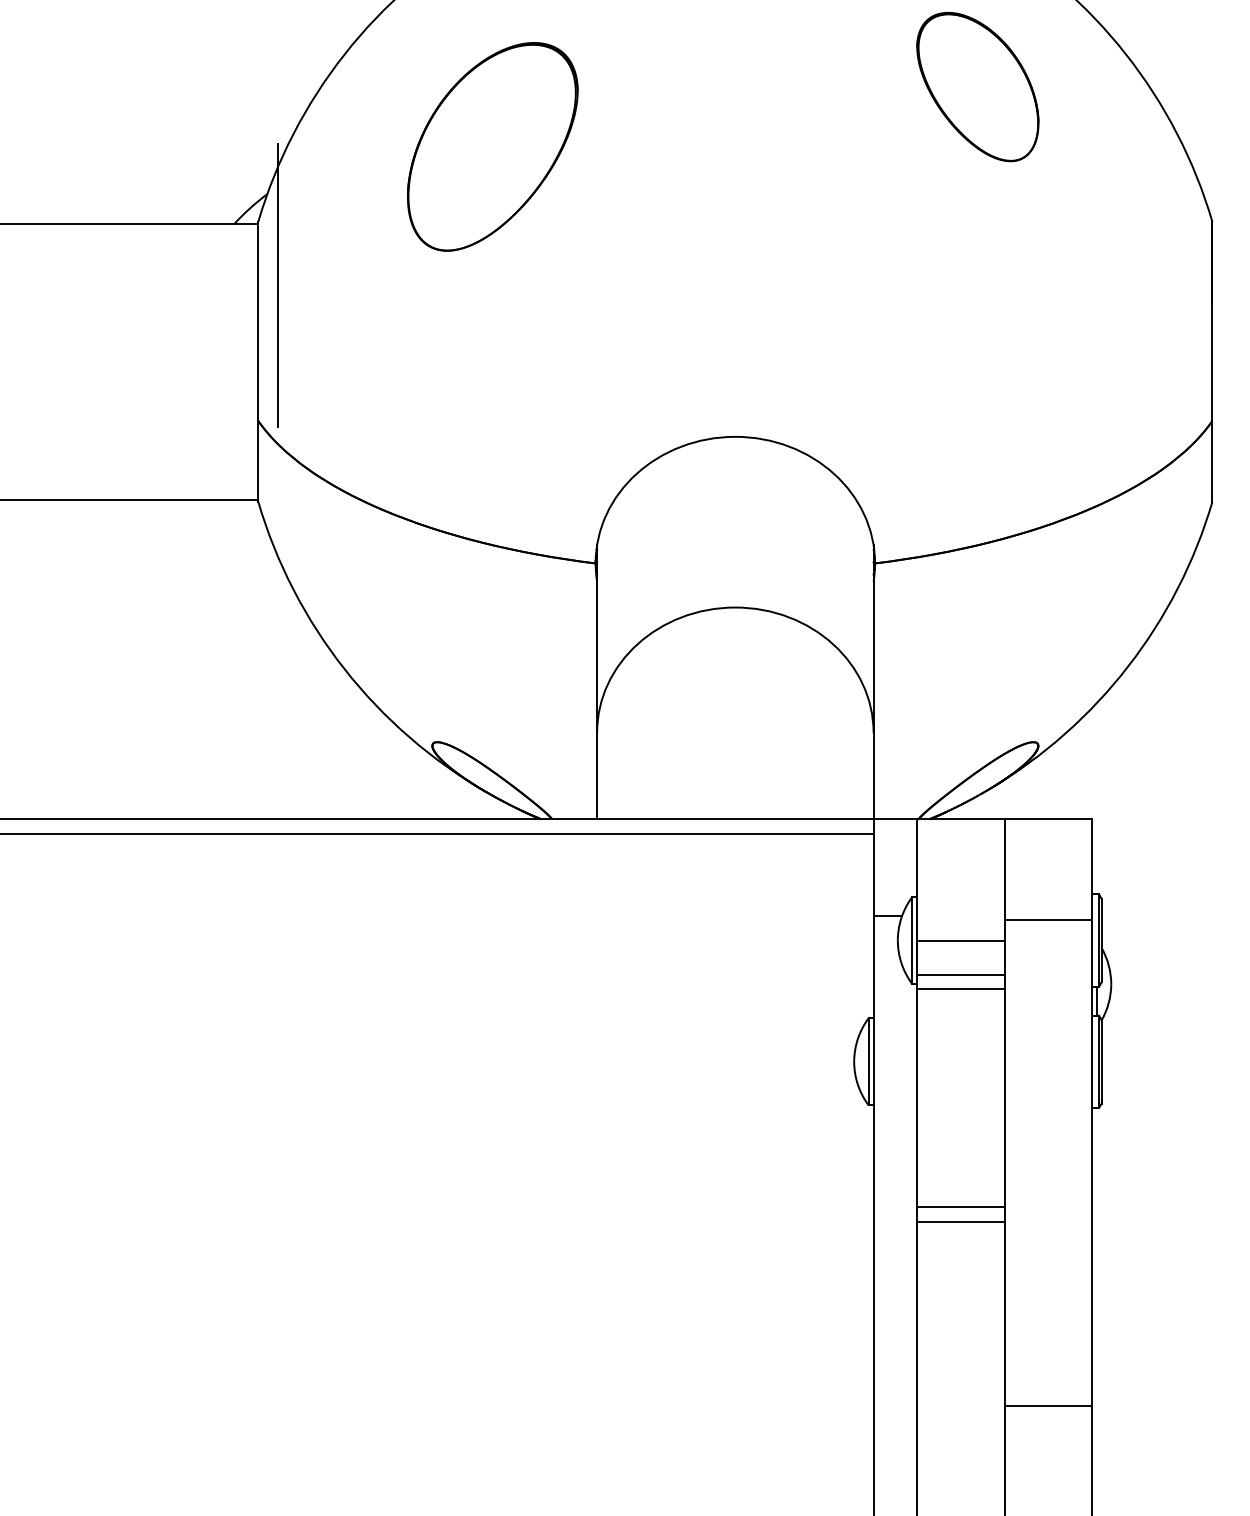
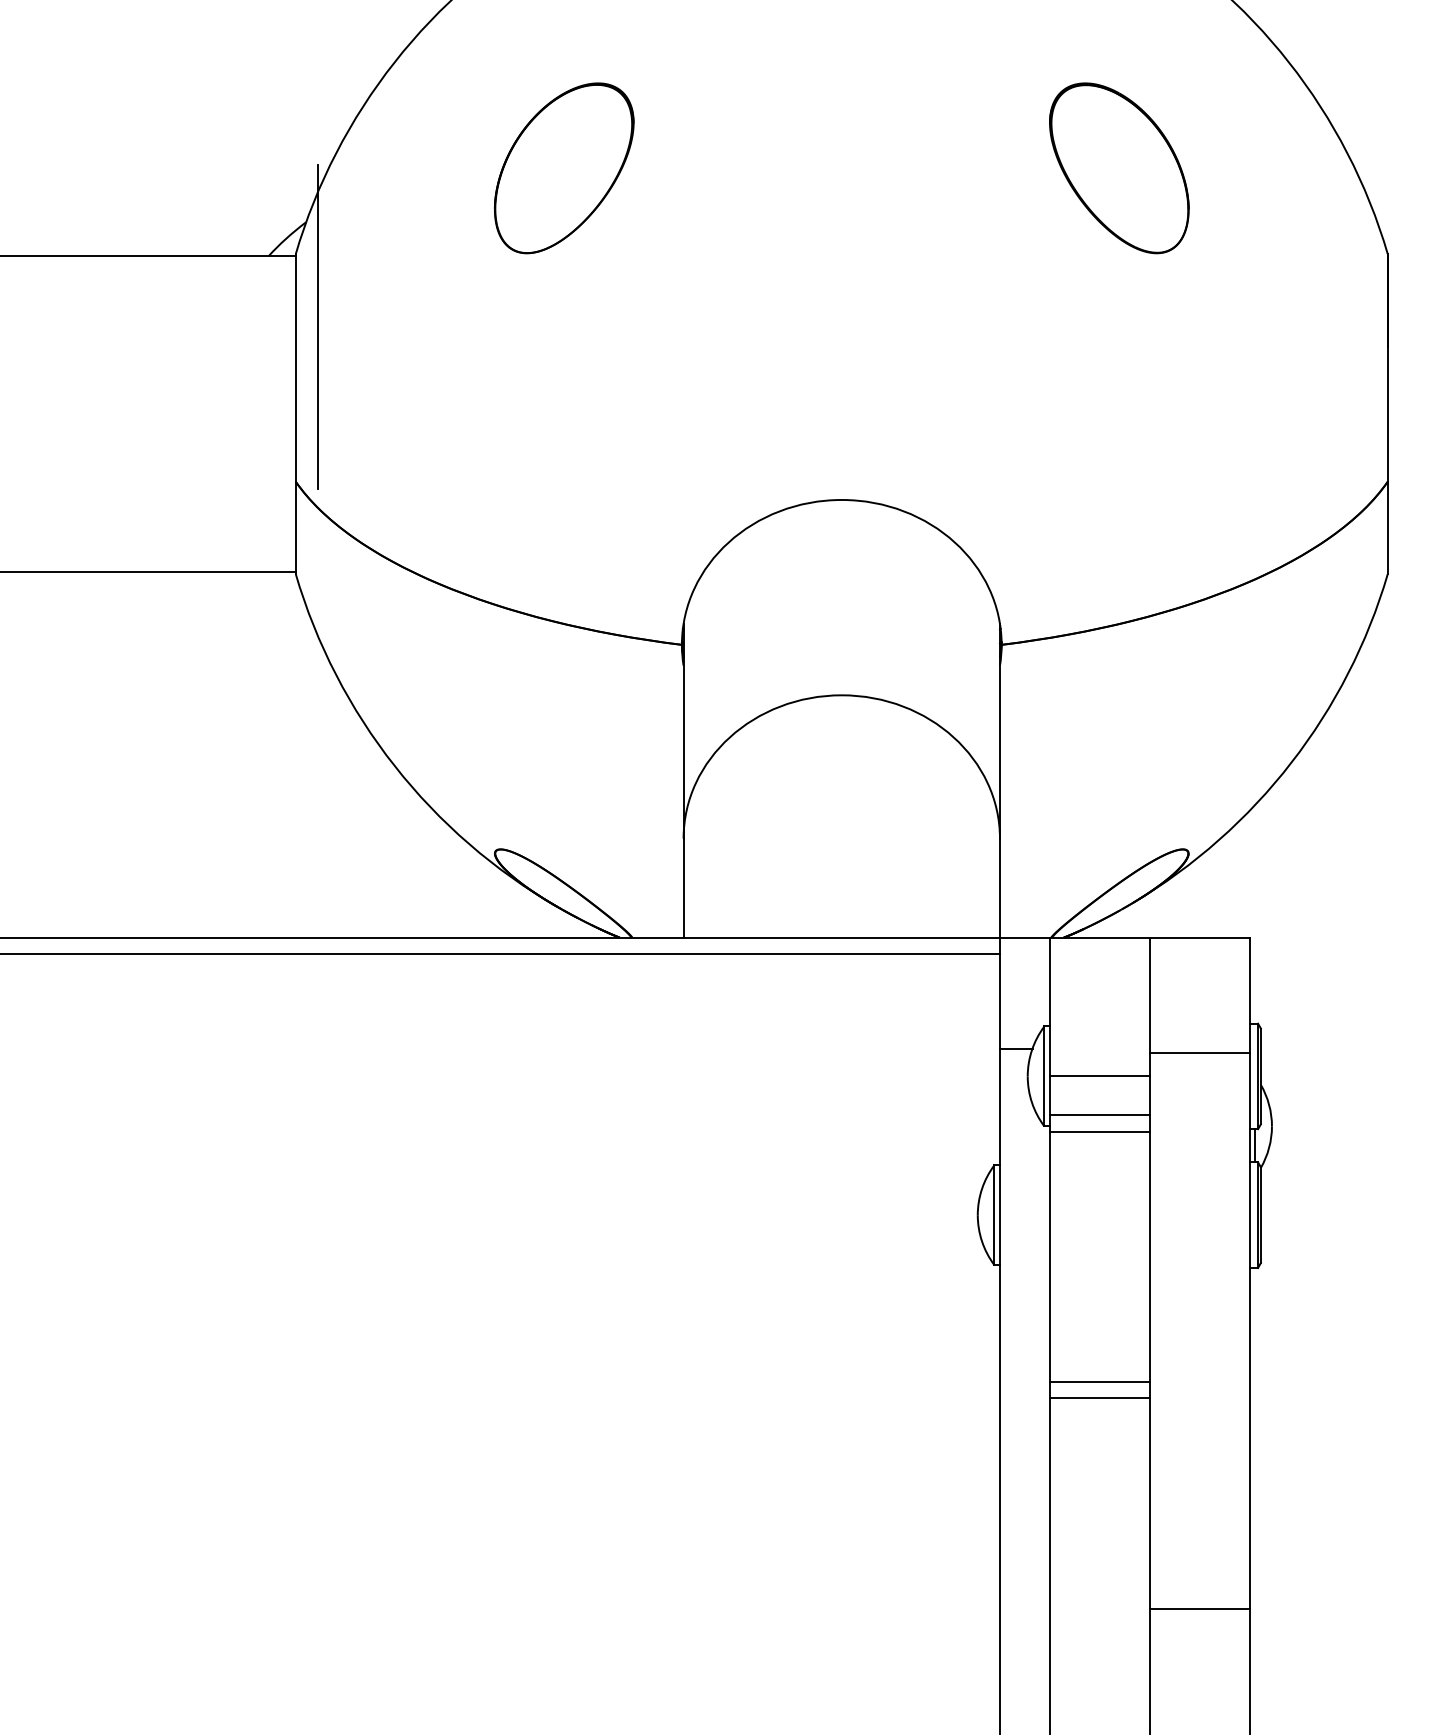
part: (977, 86) -> (1118, 167), moved
part: (492, 147) -> (563, 168), size x0.71

